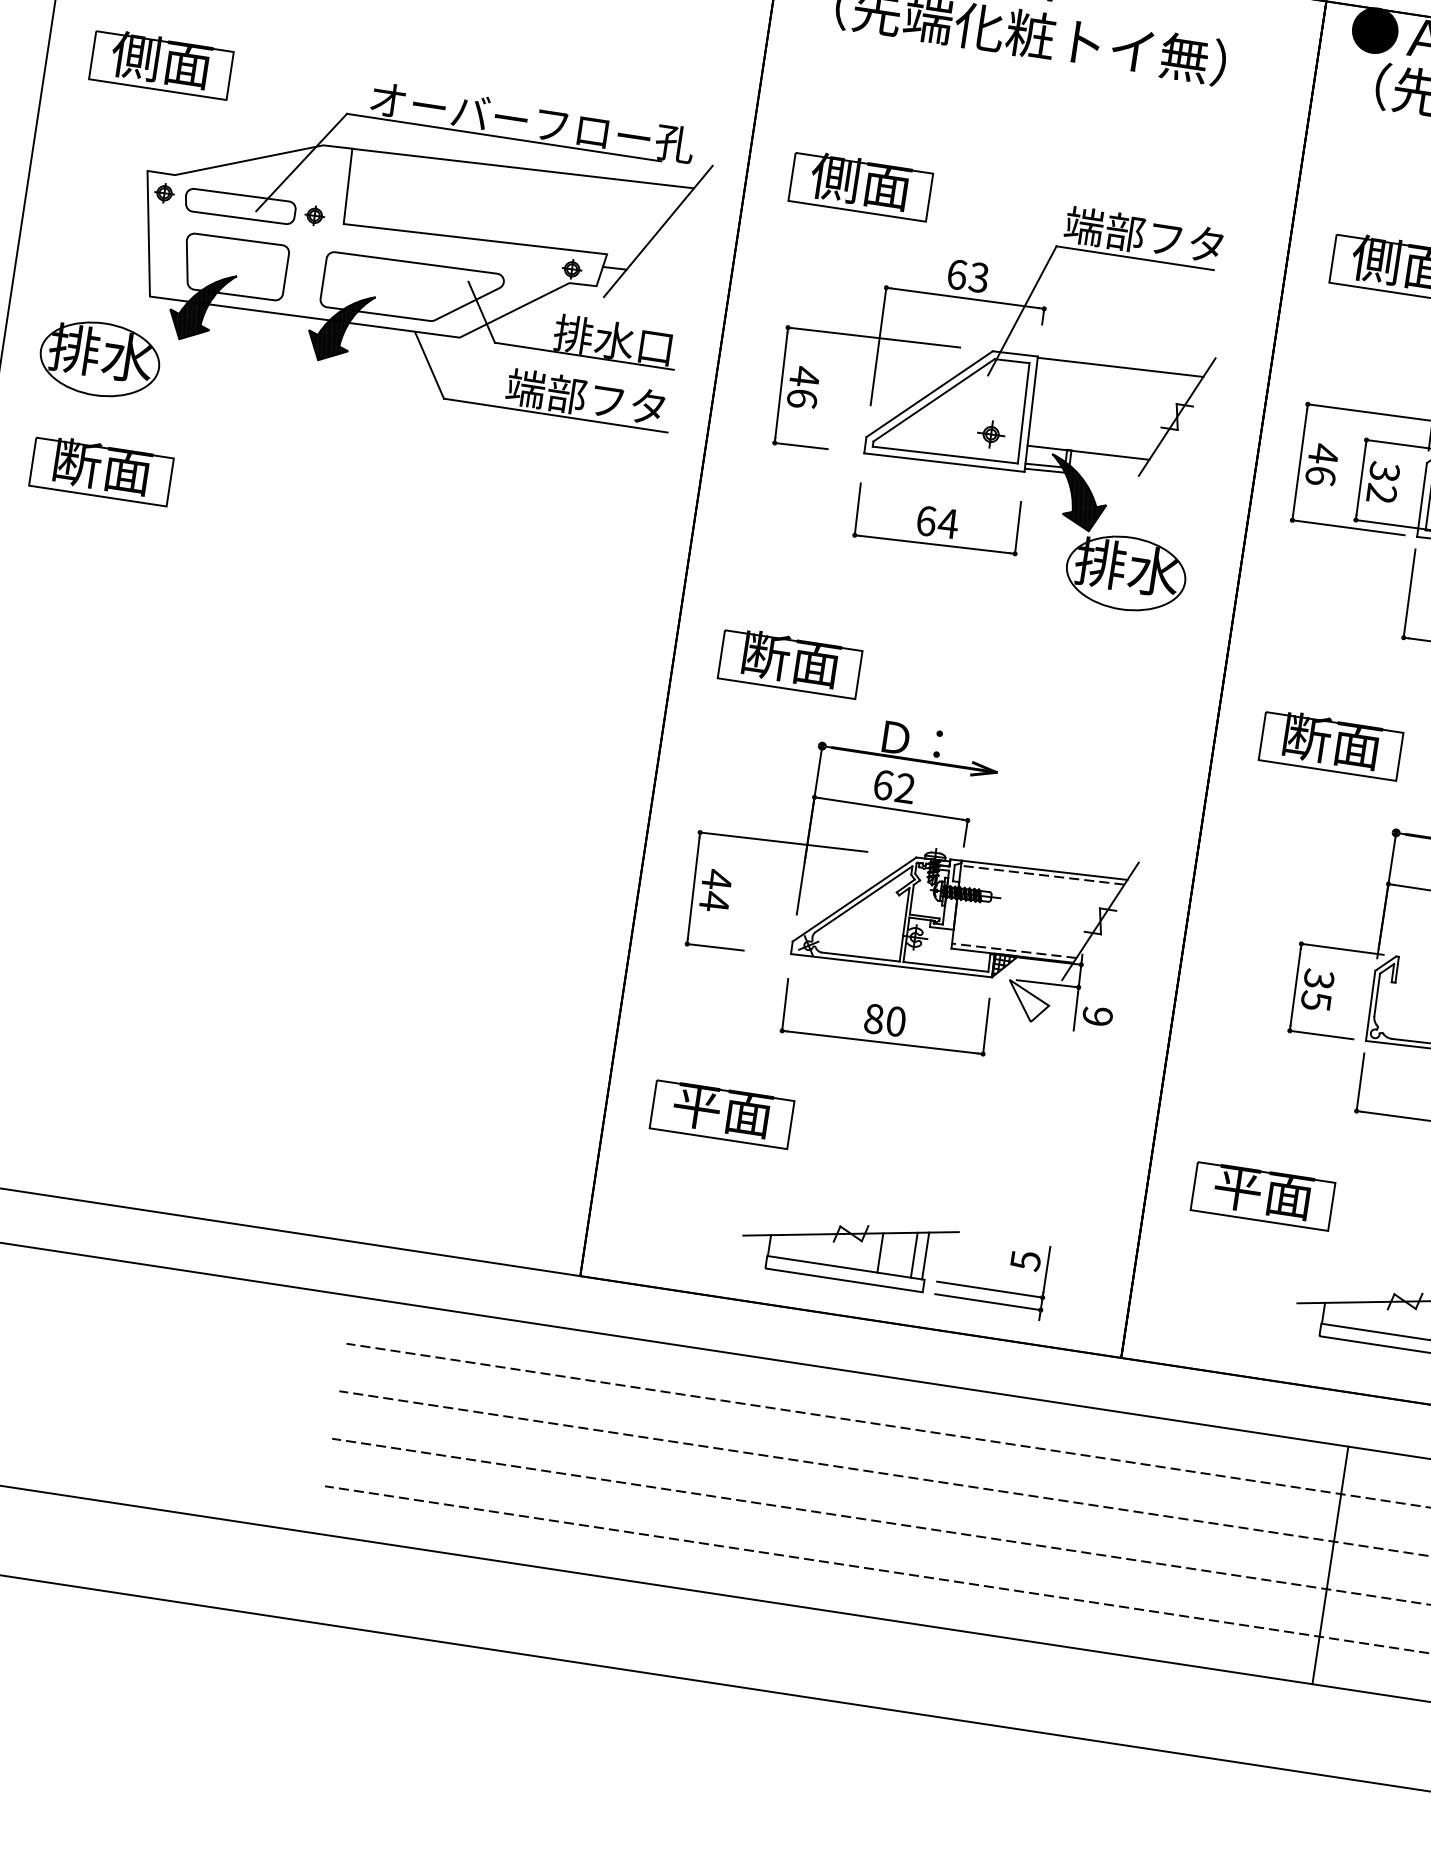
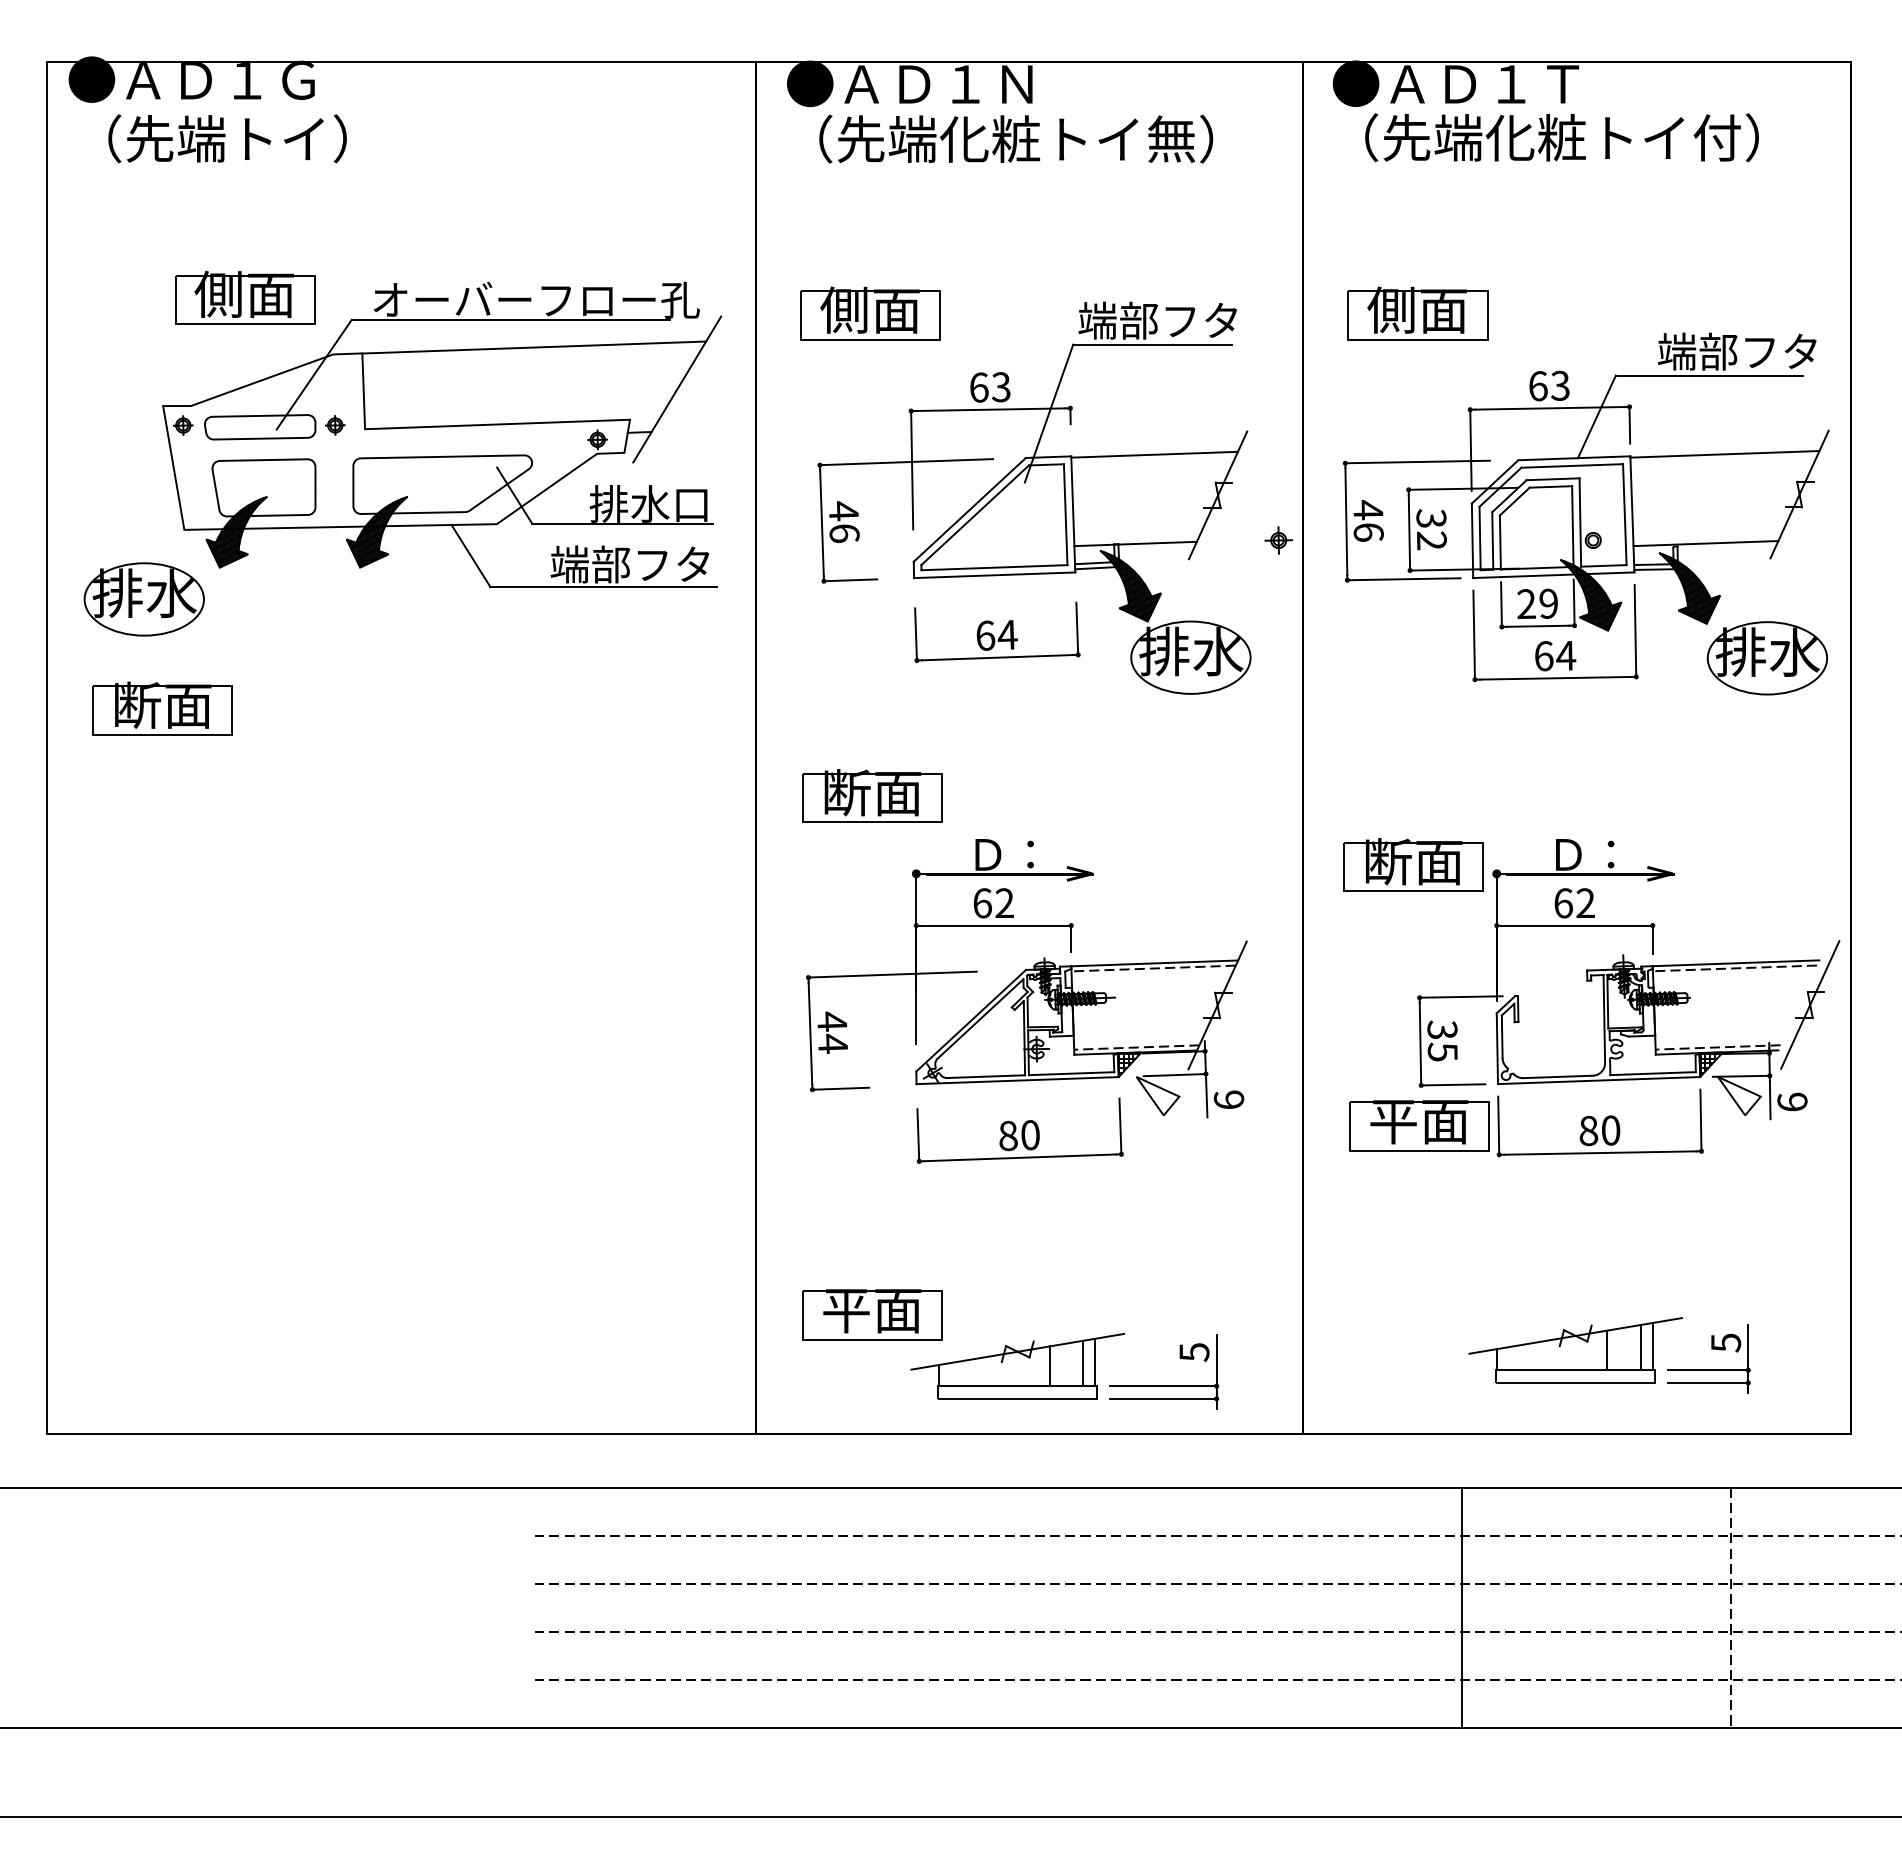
part: (162, 63) -> (245, 297), moved
part: (990, 434) -> (1278, 540), moved
part: (1331, 743) -> (1413, 864), moved
part: (722, 1113) -> (872, 1314), moved
part: (1263, 1195) -> (1419, 1125), moved
line: (1330, 1565) -> (1462, 1607), moved

